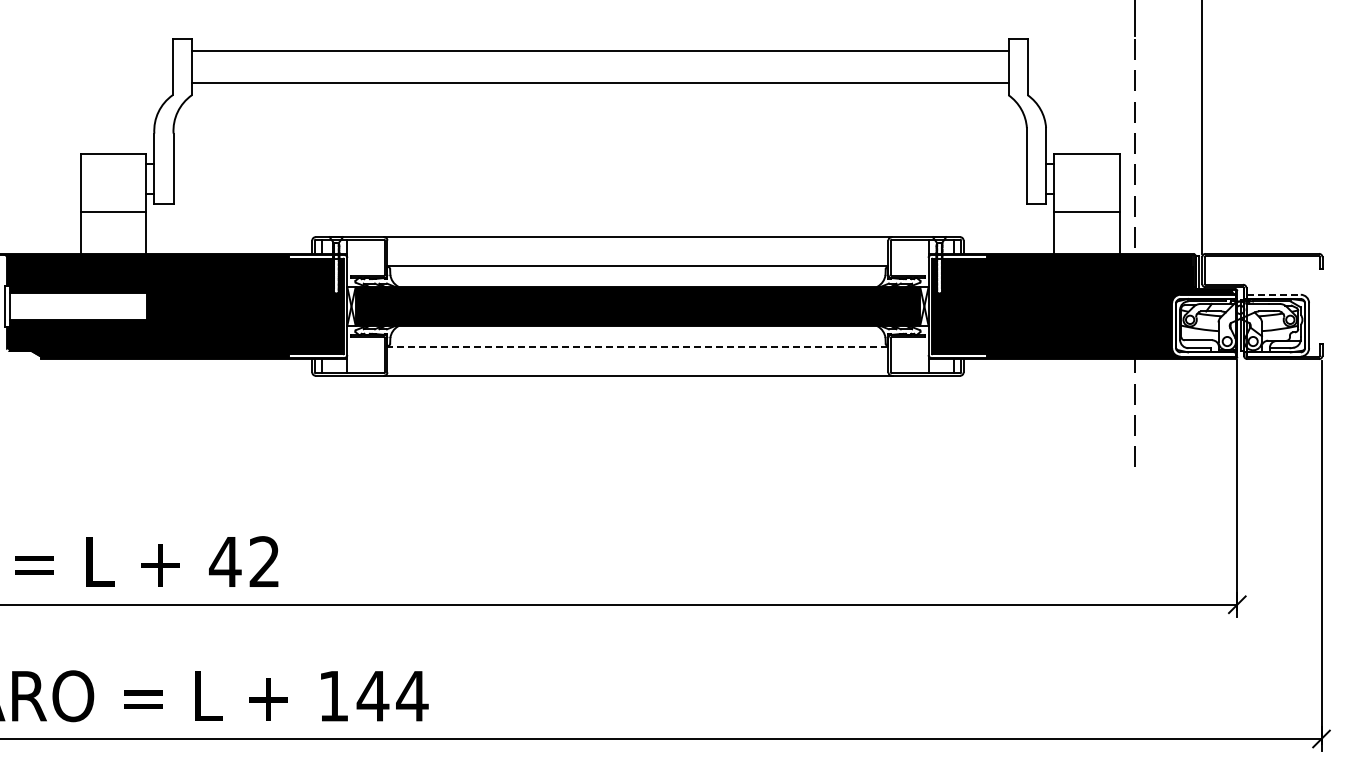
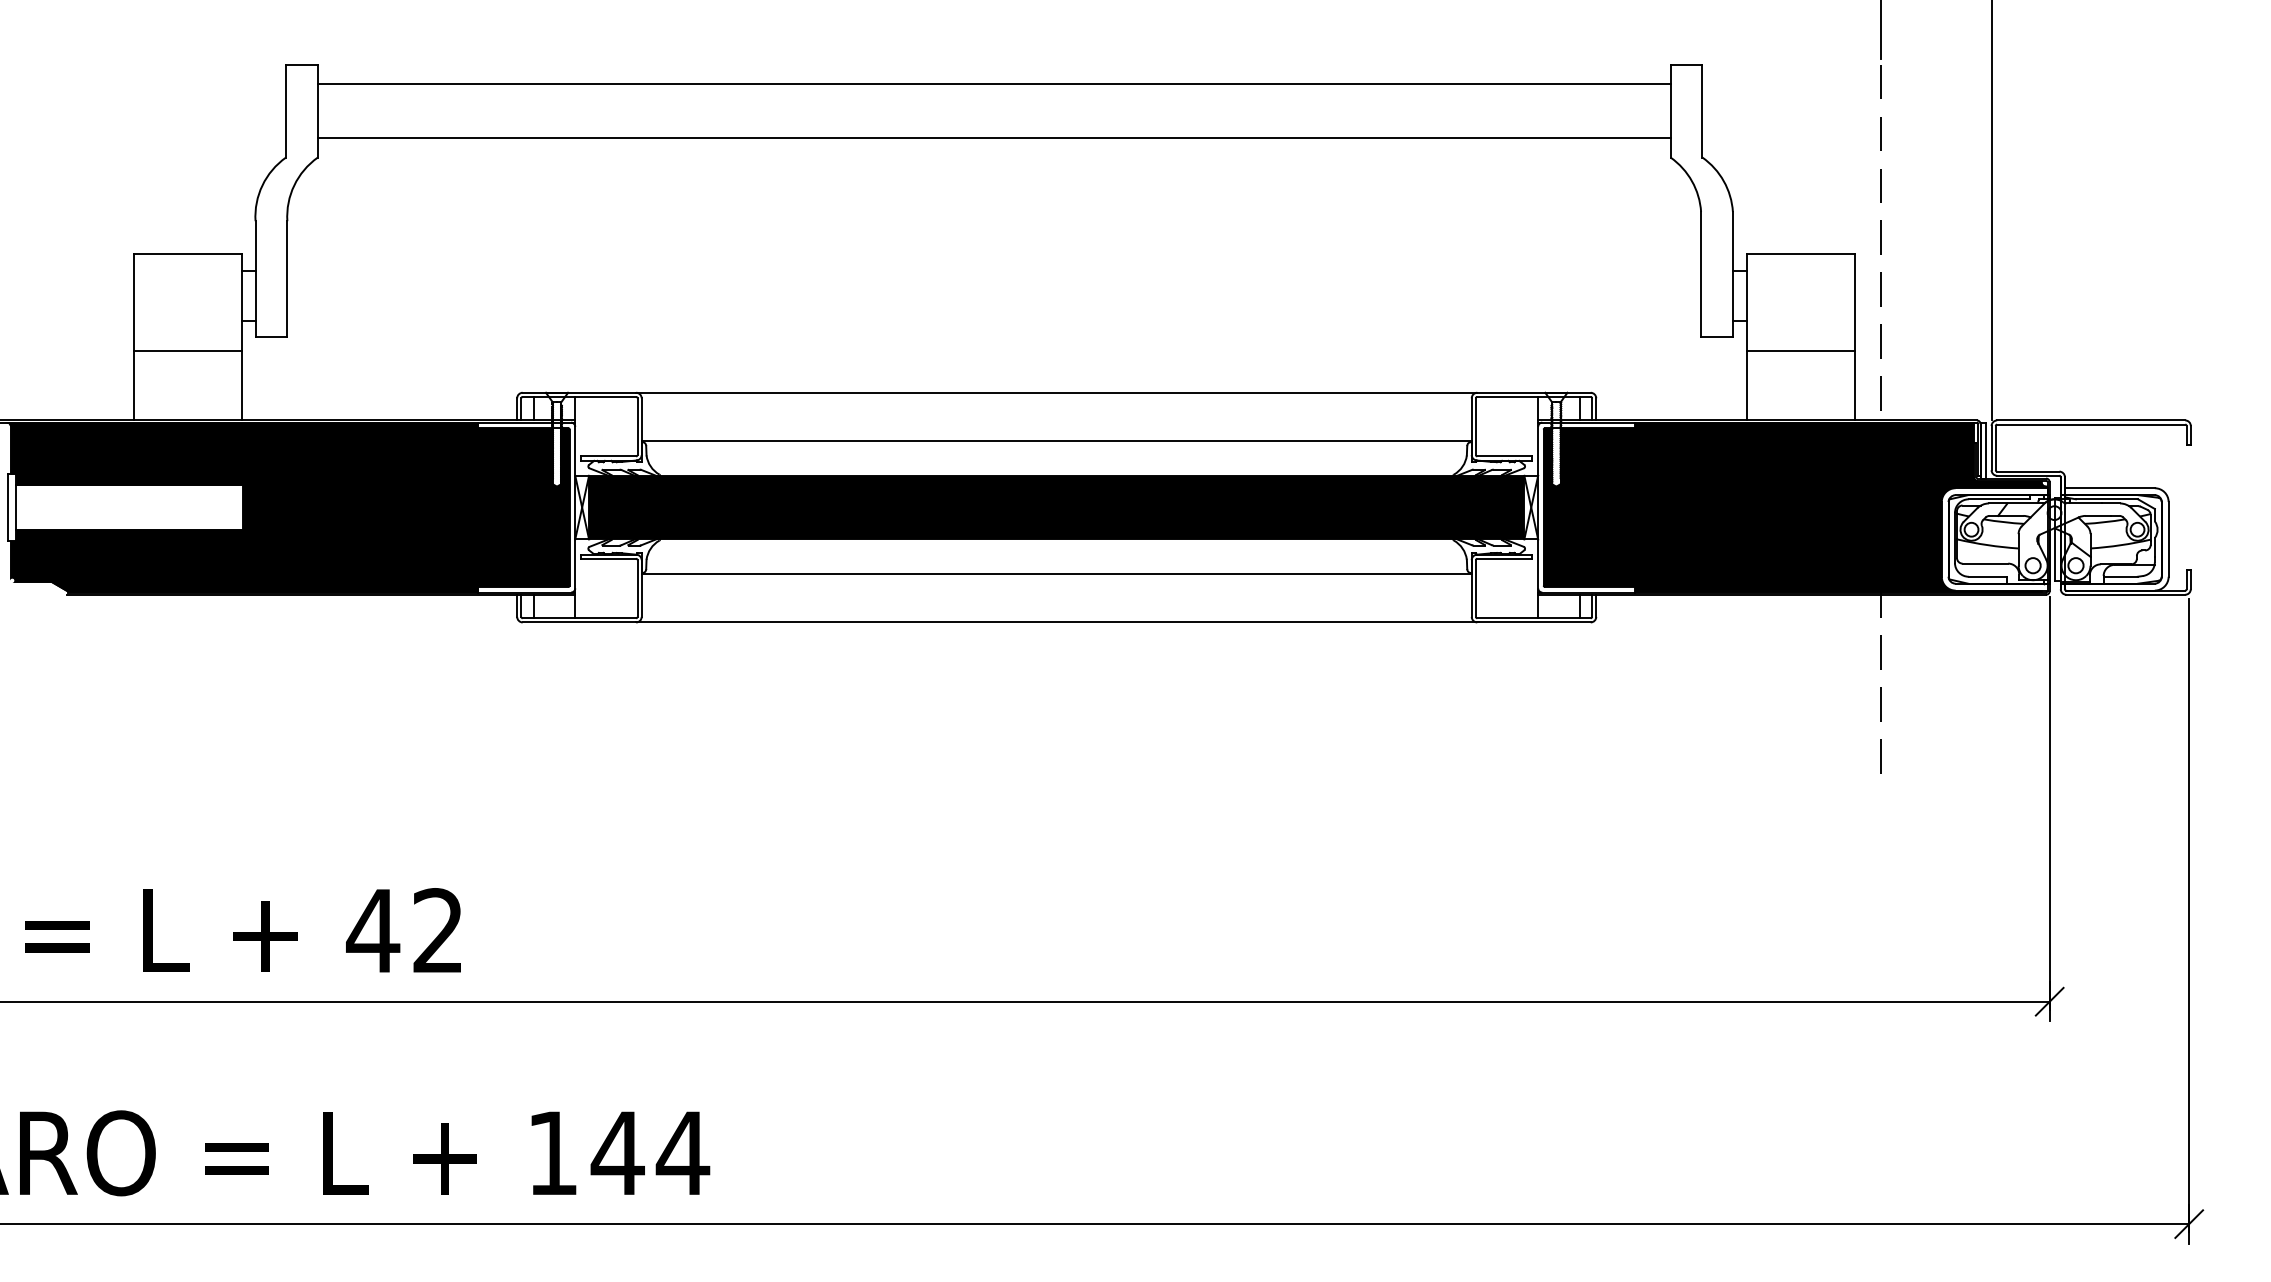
line: (1274, 294) -> (2111, 487), dashed -> solid
line: (637, 346) -> (1055, 573), dashed -> solid

